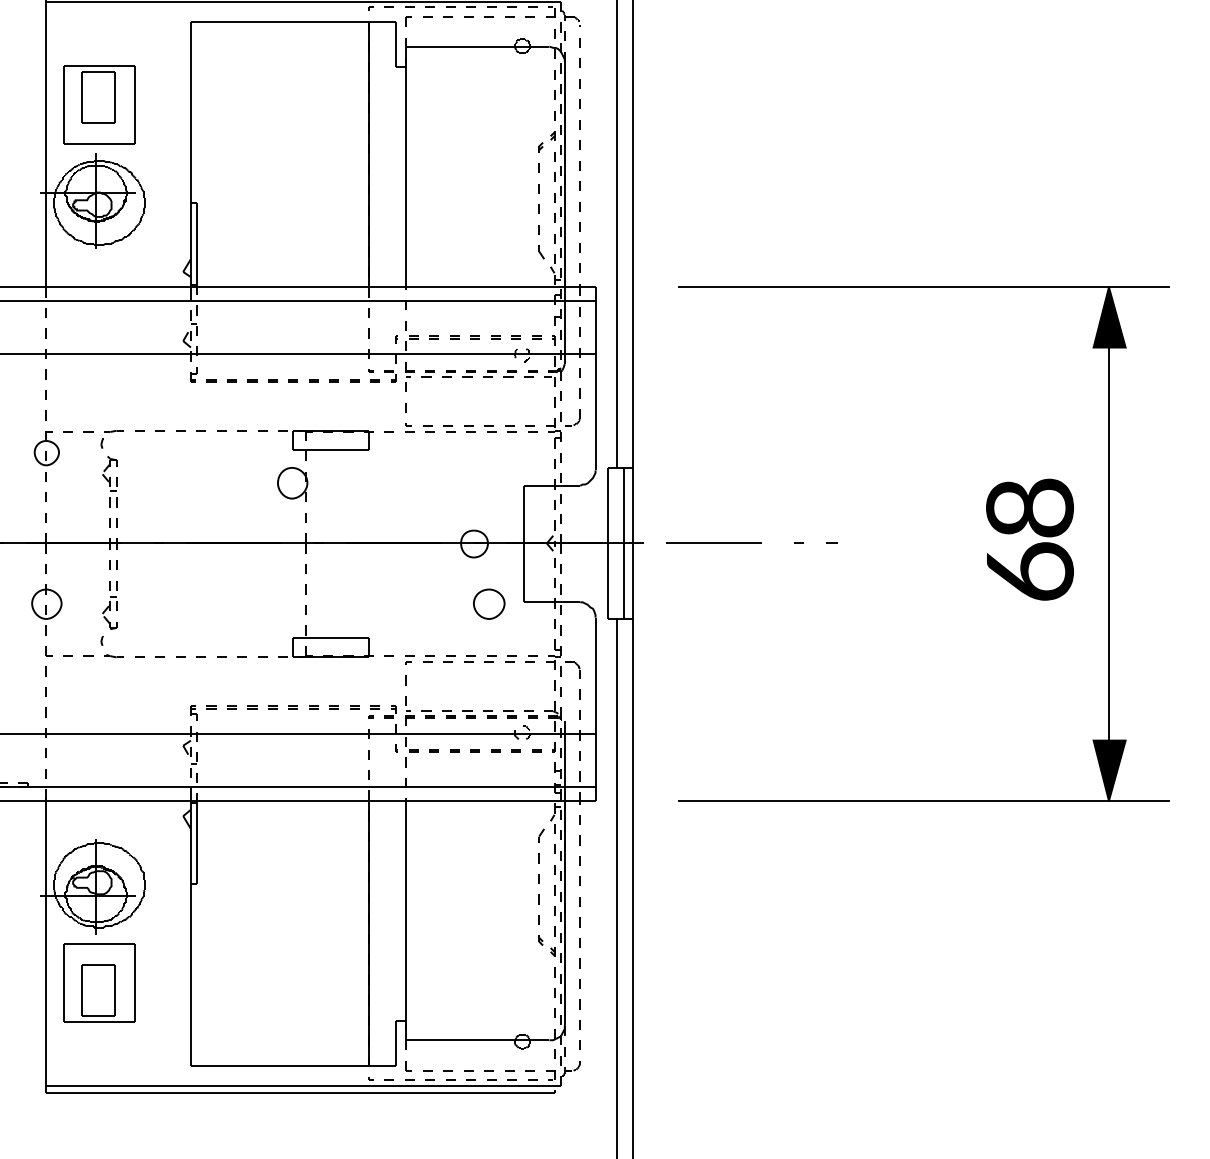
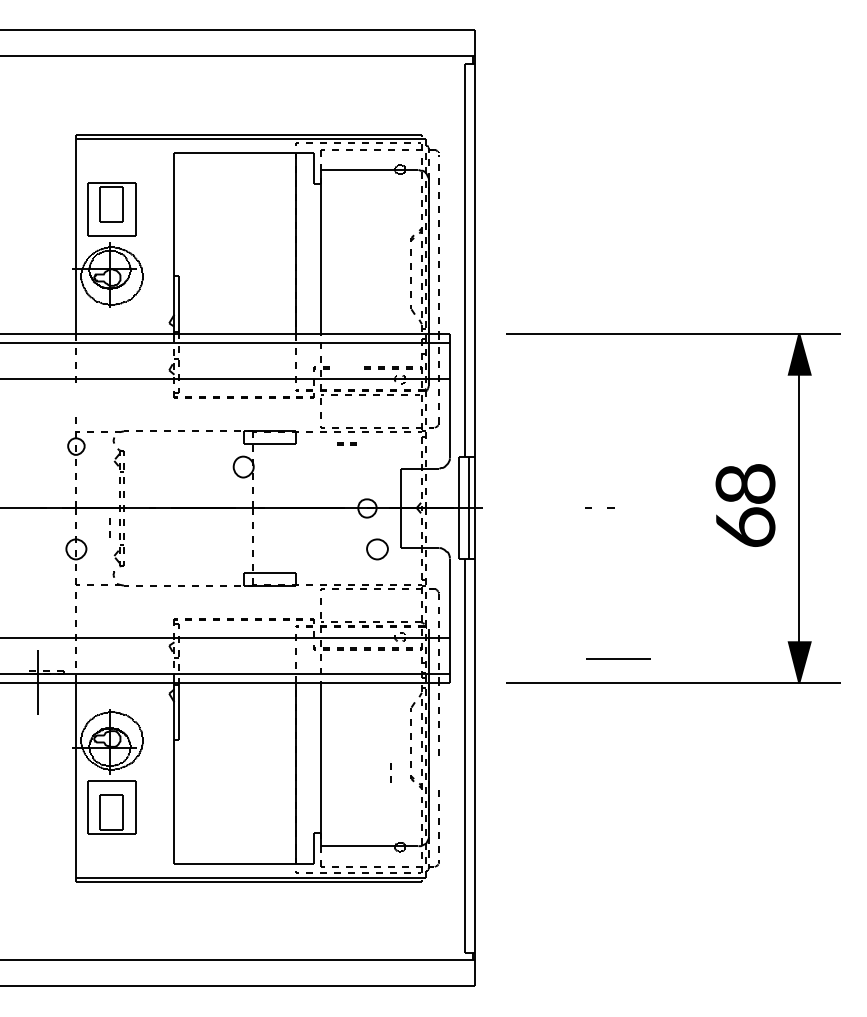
line: (439, 336) -> (343, 443), moved
line: (45, 379) -> (109, 524), moved
line: (714, 542) -> (618, 658), moved
line: (578, 927) -> (390, 769), moved

